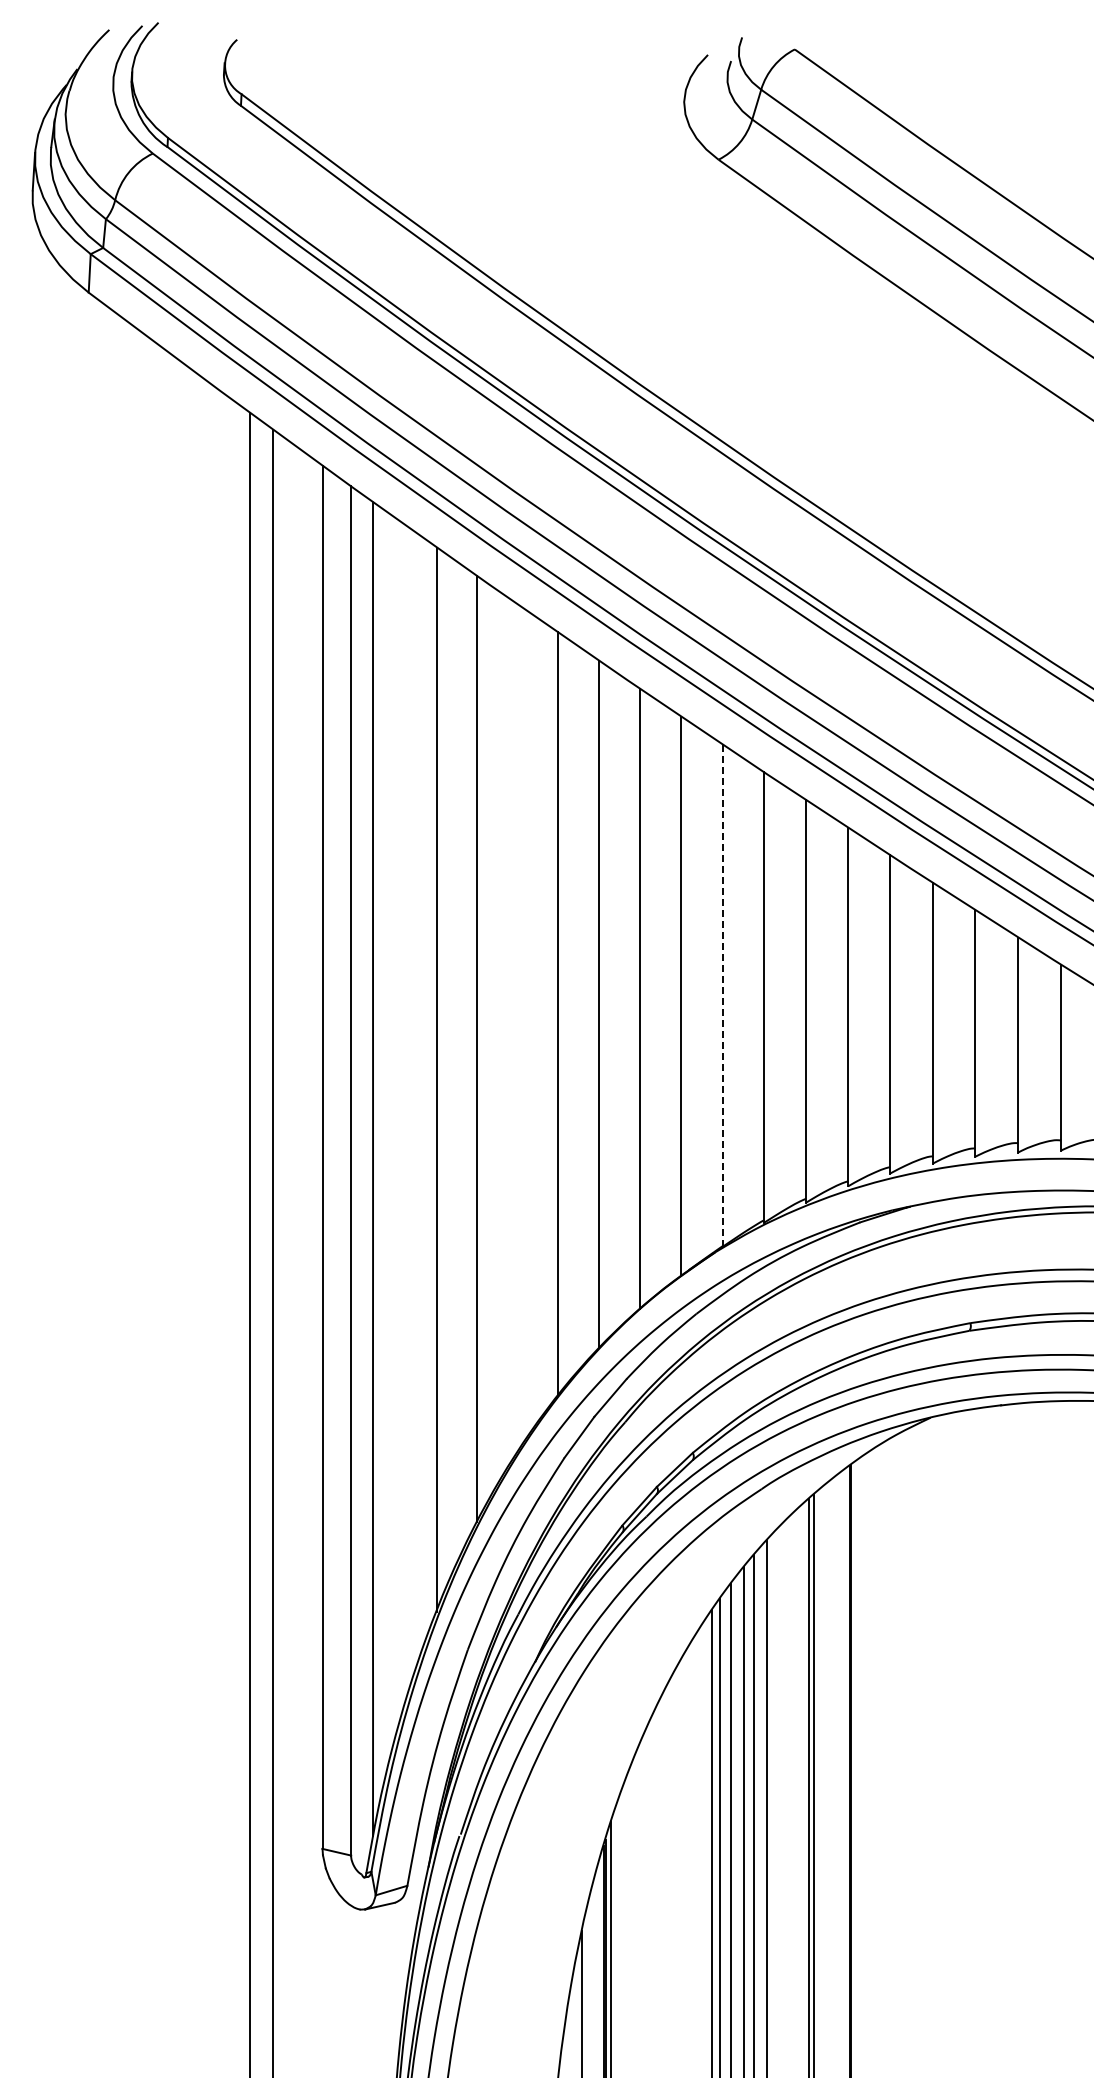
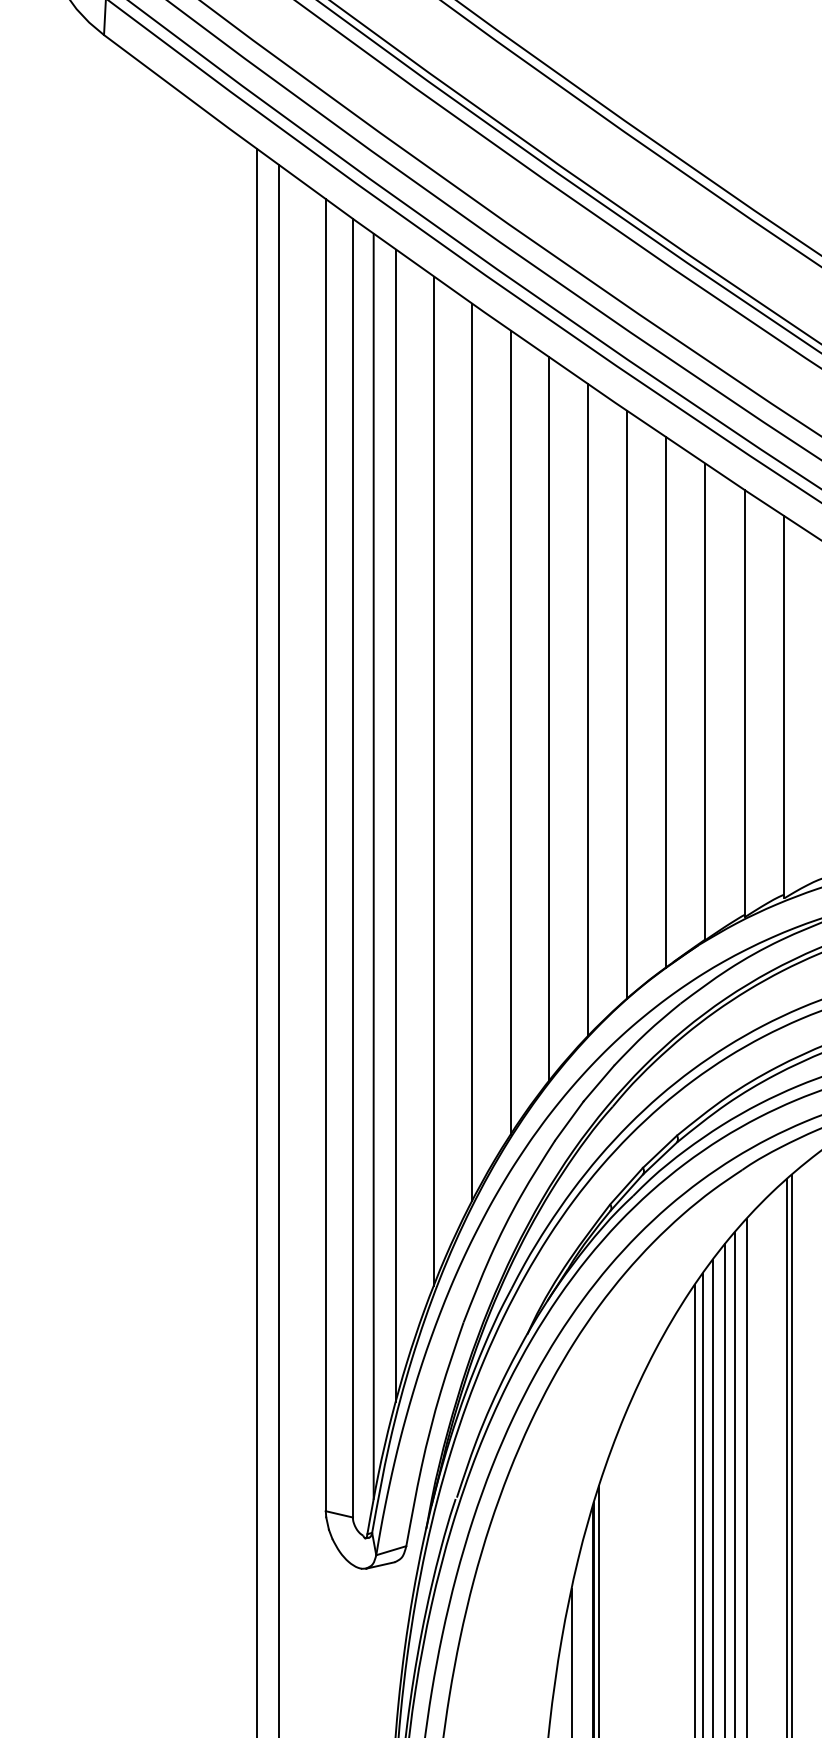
line: (722, 995) -> (705, 701), dashed -> solid
line: (517, 1028) -> (510, 733), added
line: (396, 1126) -> (395, 826), added

